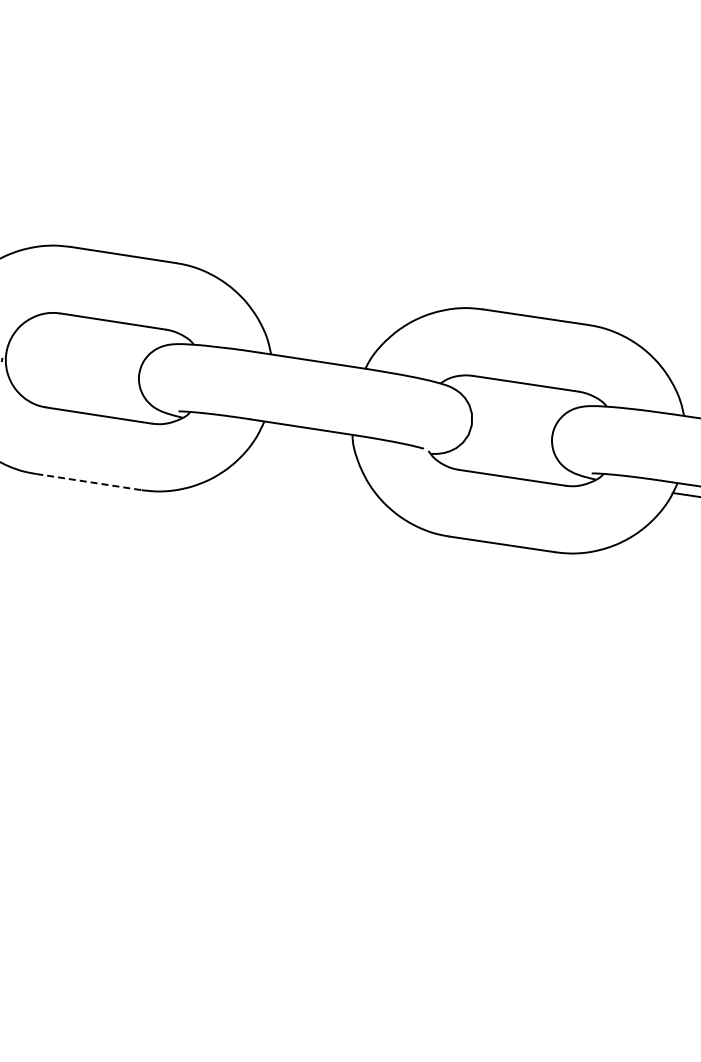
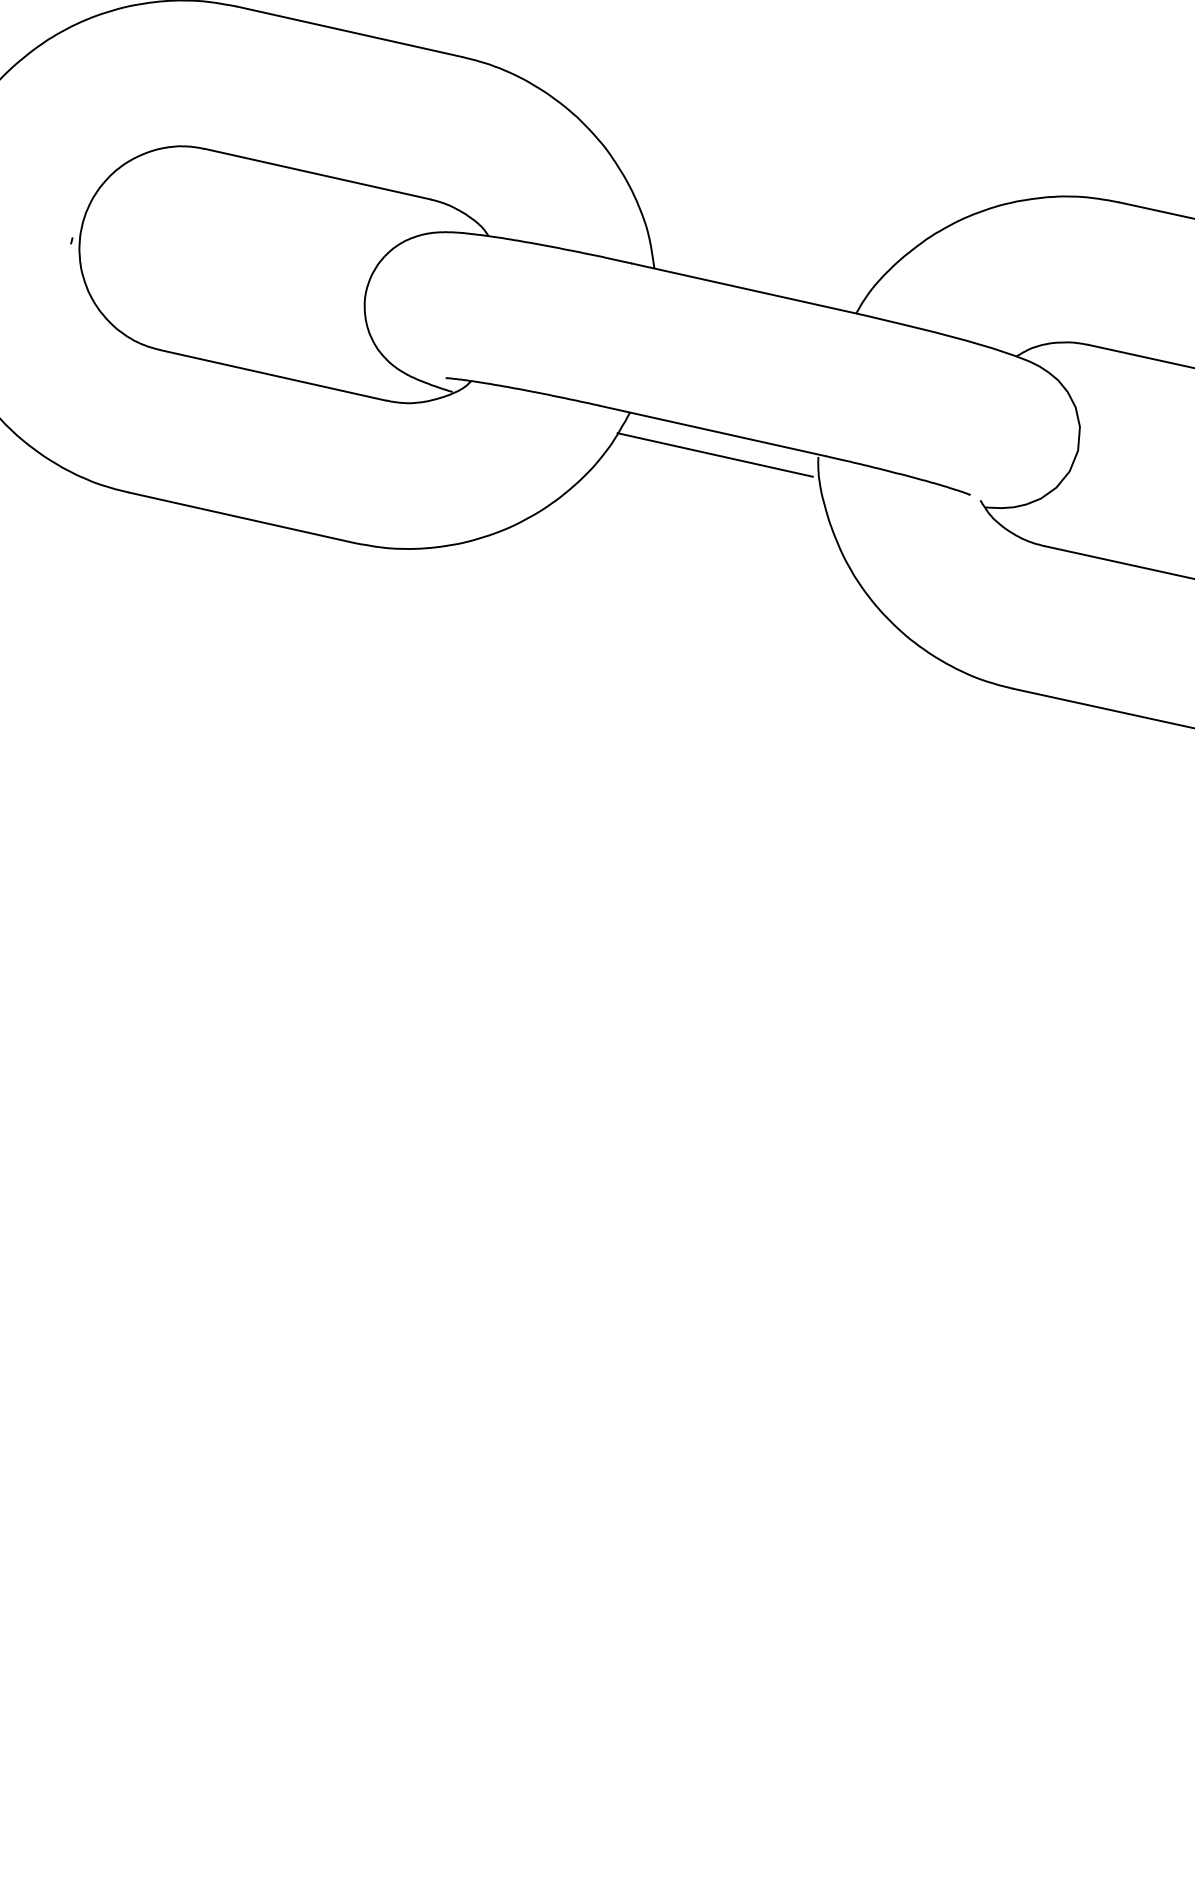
line: (304, 438) -> (714, 455), added
line: (89, 482) -> (242, 518), dashed -> solid

